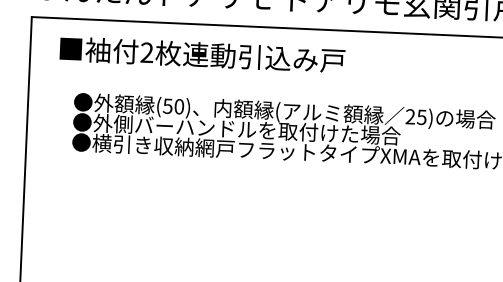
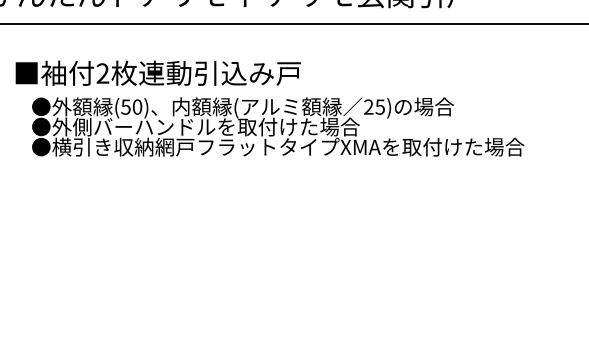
text: (201, 54) -> (157, 72), moved

